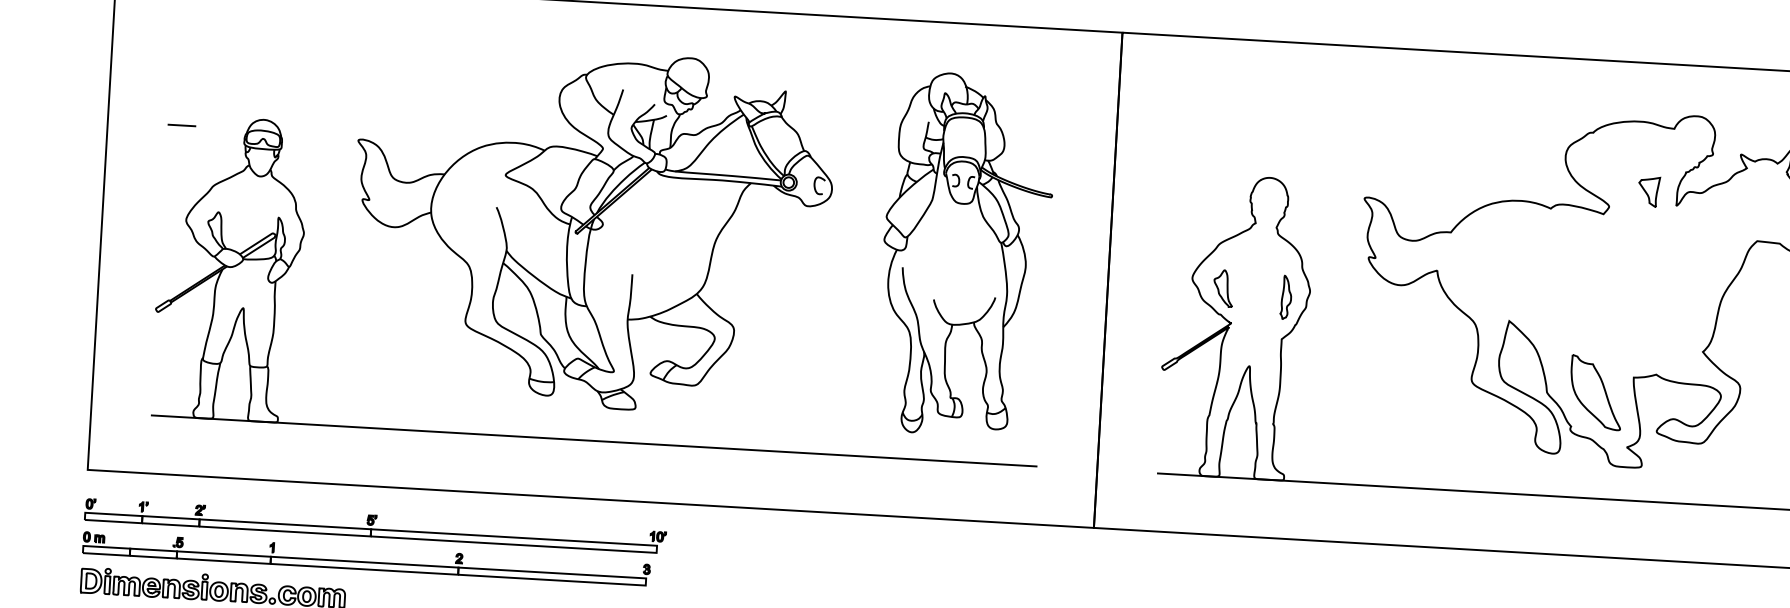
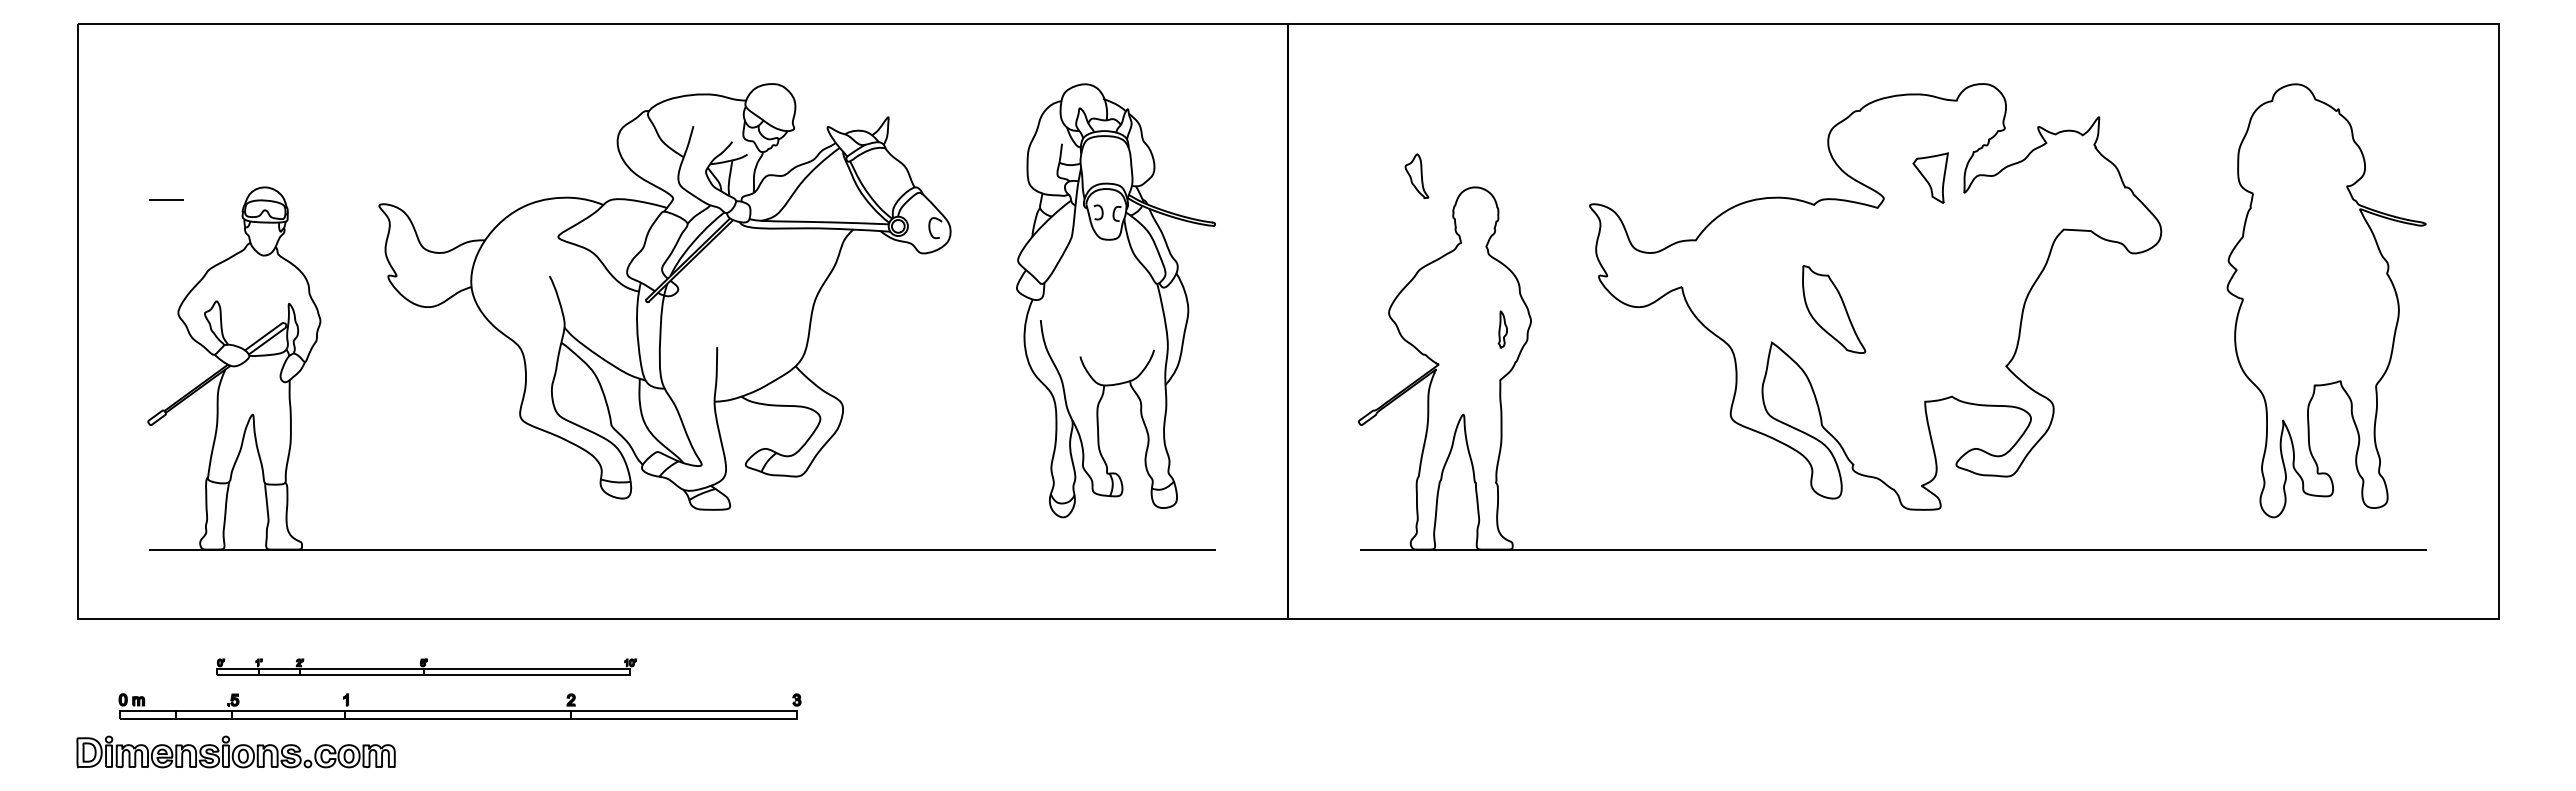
part: (1648, 191) -> (1930, 177), size x1.4
part: (1223, 288) -> (1416, 176), moved
part: (1285, 297) -> (1502, 329), size x0.7
part: (1596, 392) -> (1834, 309), moved
part: (375, 525) -> (426, 666), size x0.6
part: (366, 558) -> (459, 706), moved

